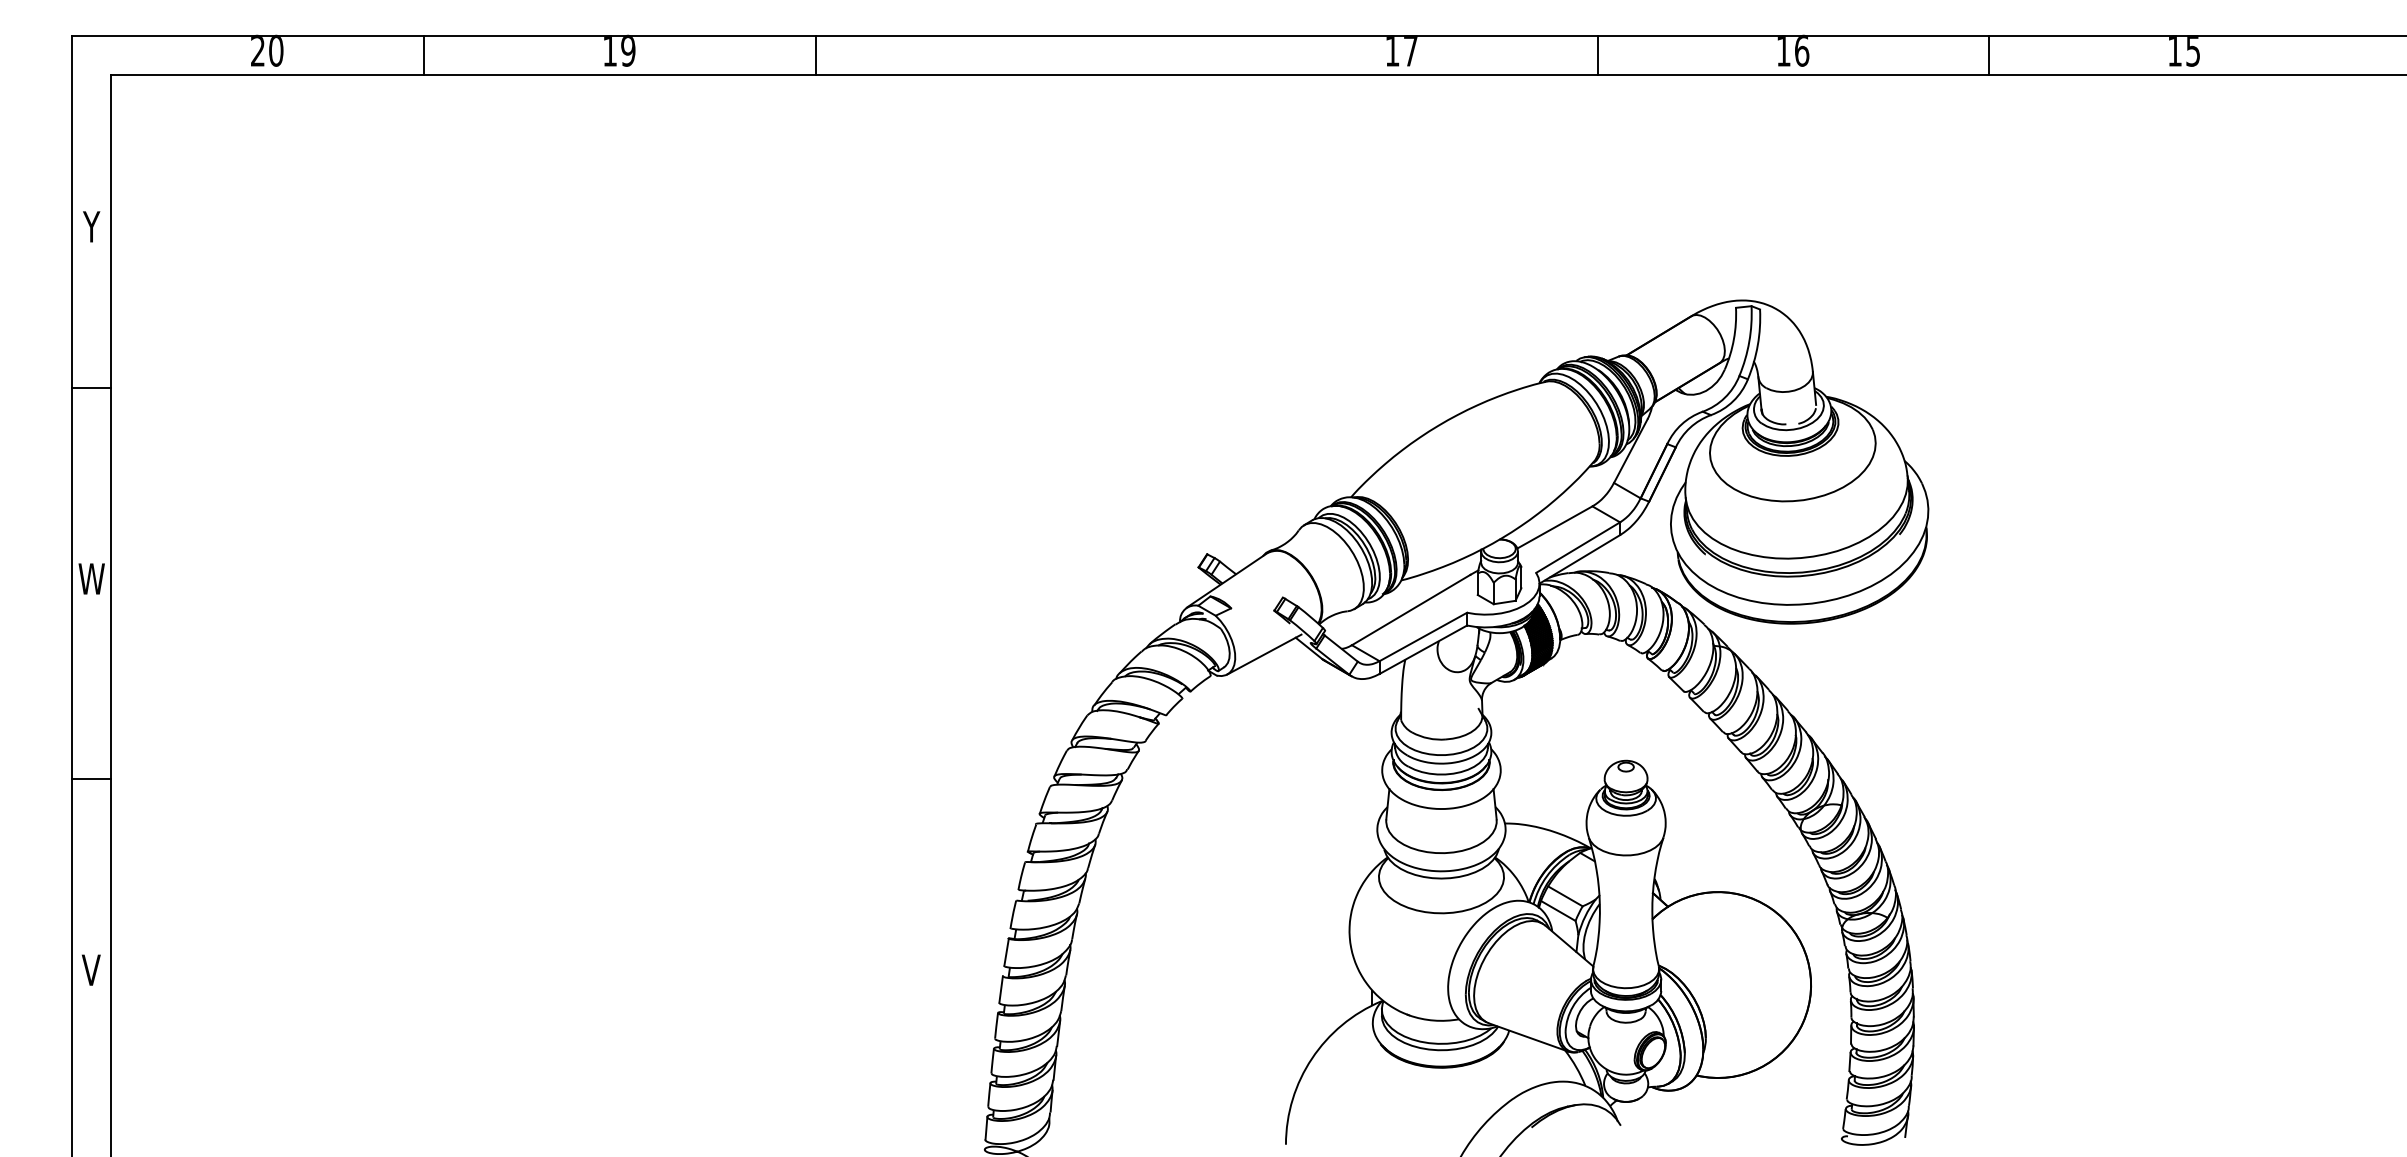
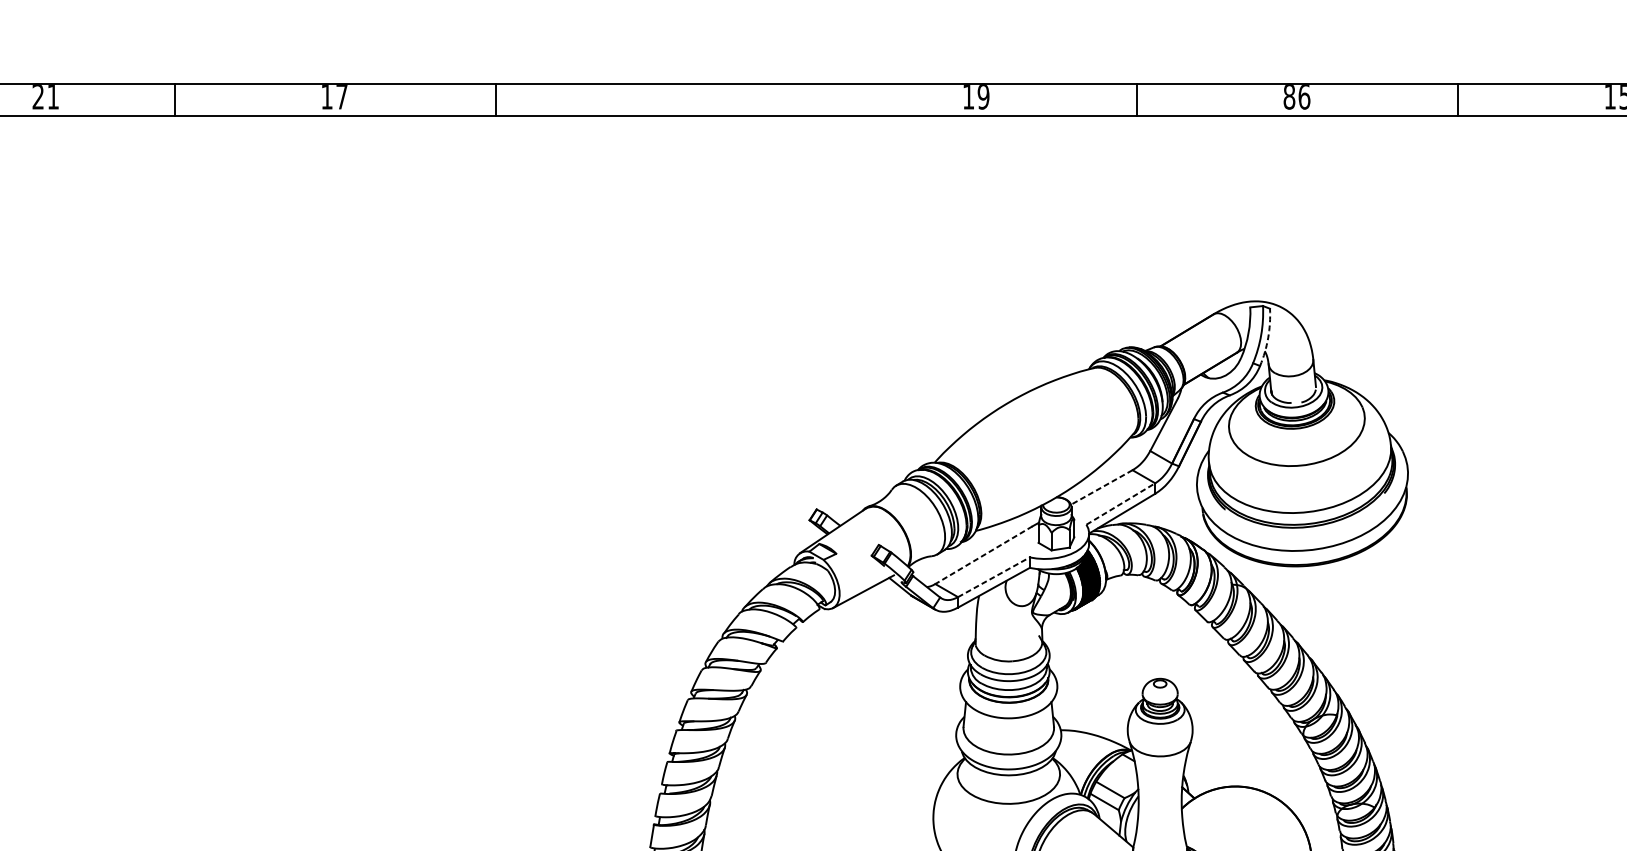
text: (276, 50) -> (53, 96), 20 -> 21
text: (628, 50) -> (342, 96), 19 -> 17
text: (1410, 50) -> (983, 96), 17 -> 19
text: (1783, 50) -> (1289, 96), 16 -> 86
arc: (1757, 345) -> (1267, 338), solid -> dashed
line: (1554, 527) -> (1101, 487), solid -> dashed
line: (1578, 547) -> (1121, 503), solid -> dashed
line: (1411, 610) -> (984, 555), solid -> dashed
line: (1423, 636) -> (994, 576), solid -> dashed

